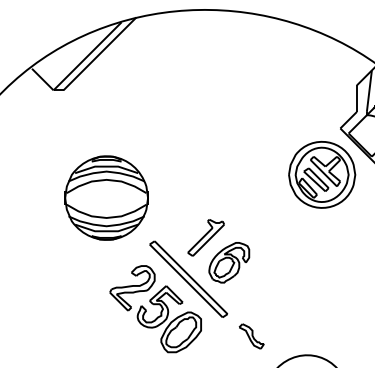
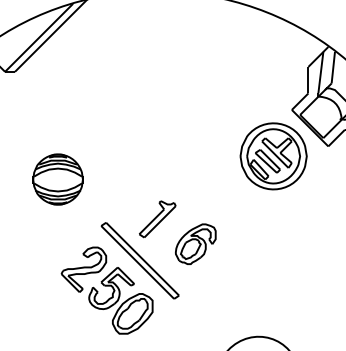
part: (106, 197) -> (58, 178), size x0.6
part: (229, 262) -> (196, 243), moved
part: (251, 336) -> (203, 317), removed

